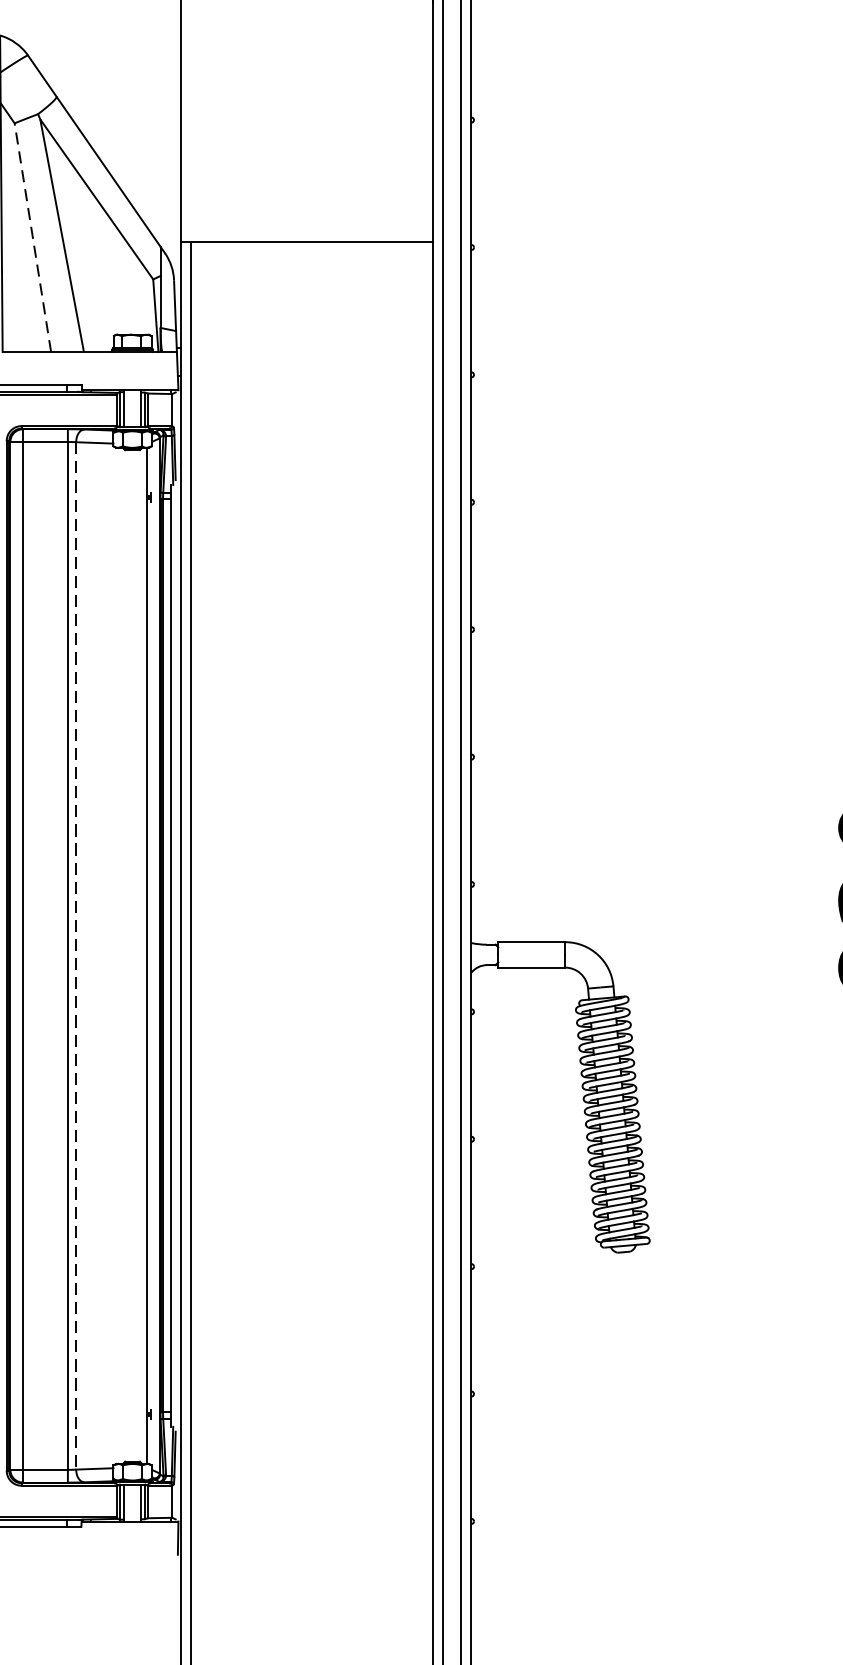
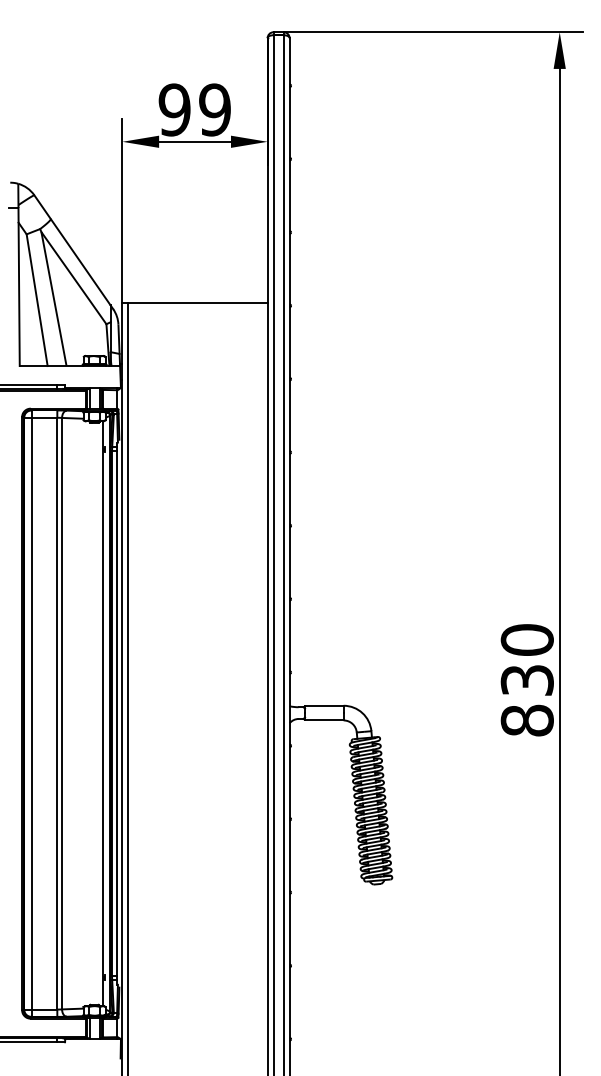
line: (33, 238) -> (37, 300), dashed -> solid
line: (76, 955) -> (62, 713), dashed -> solid

